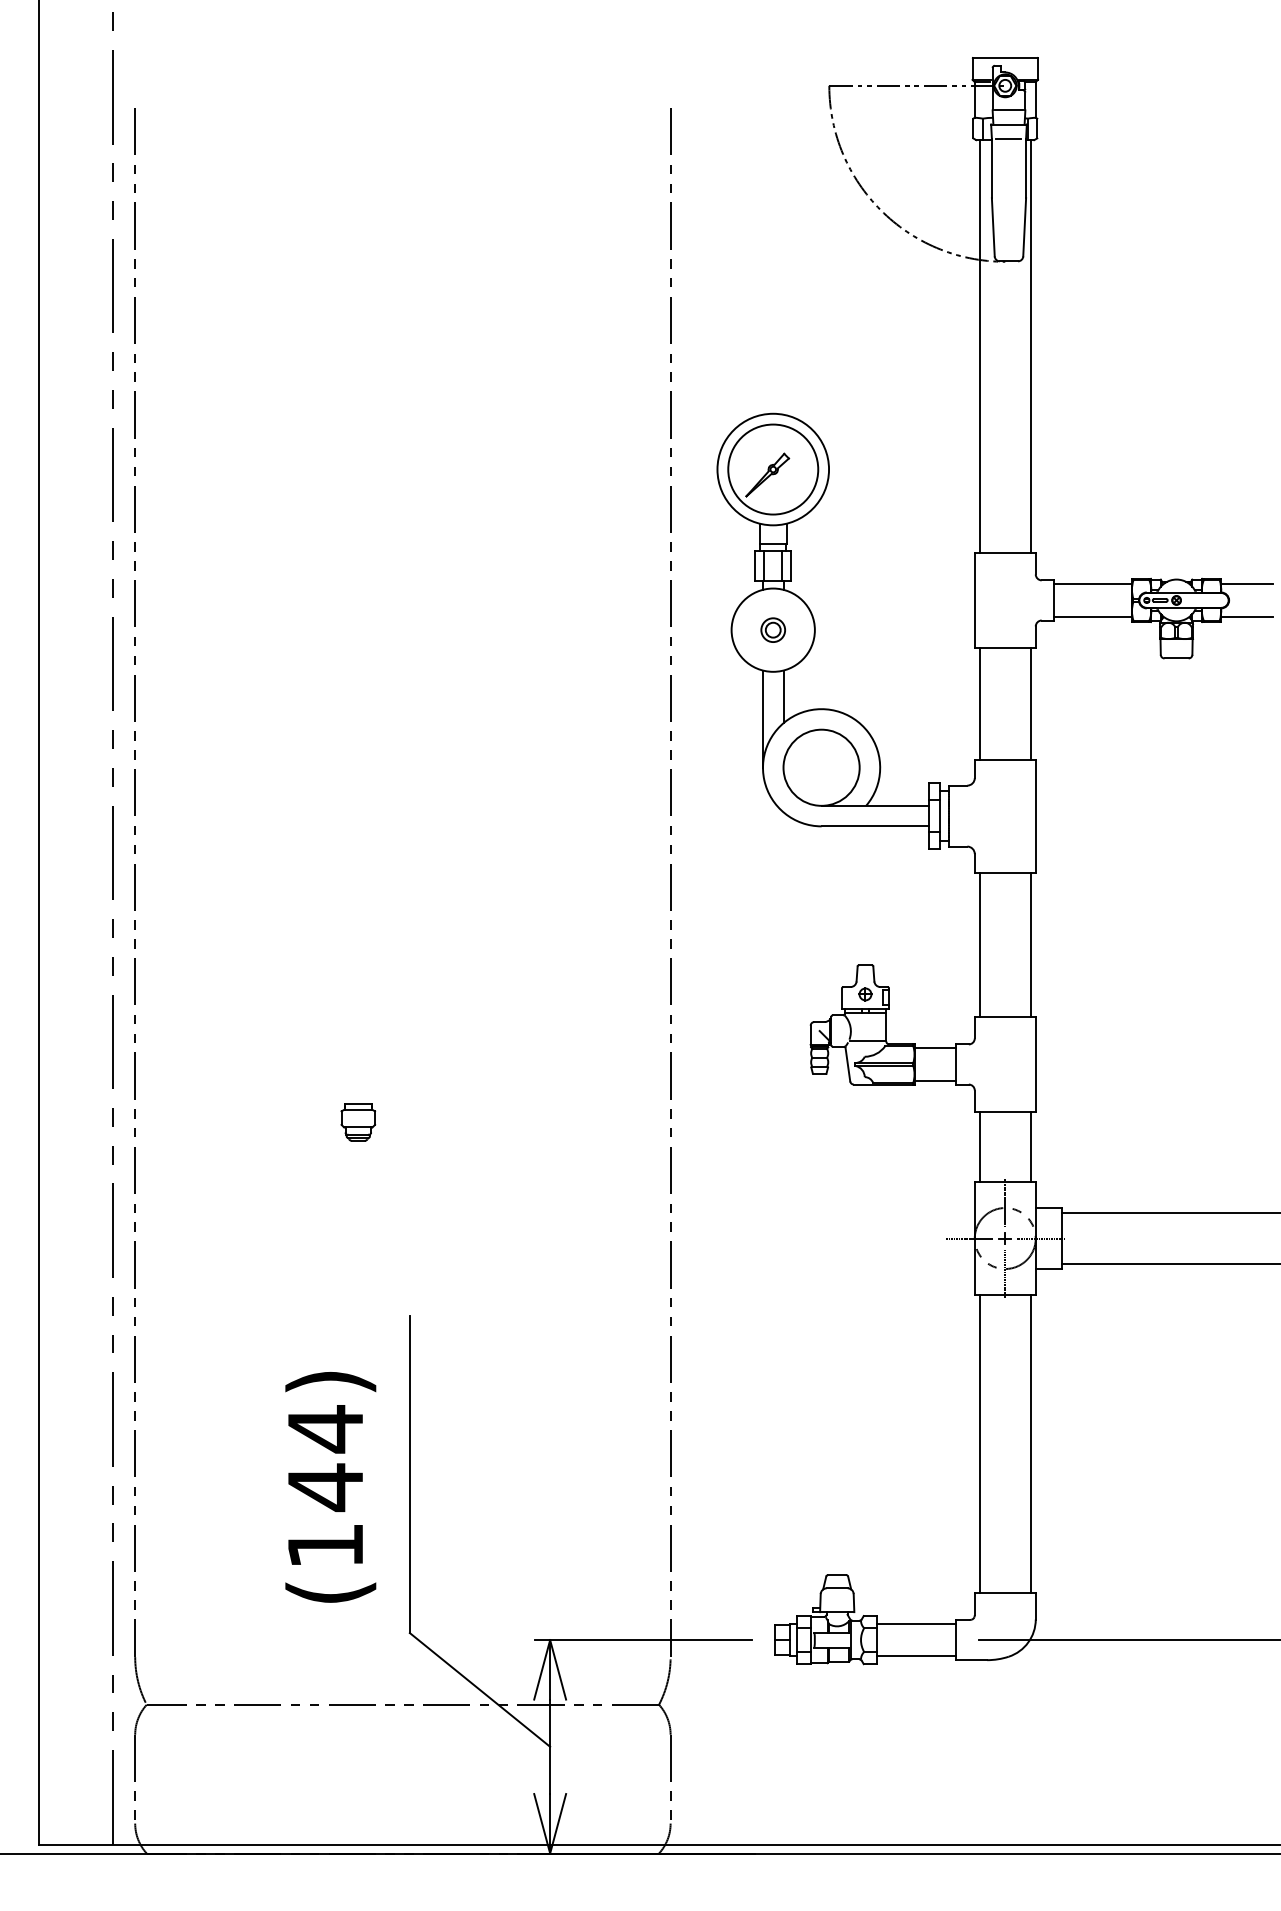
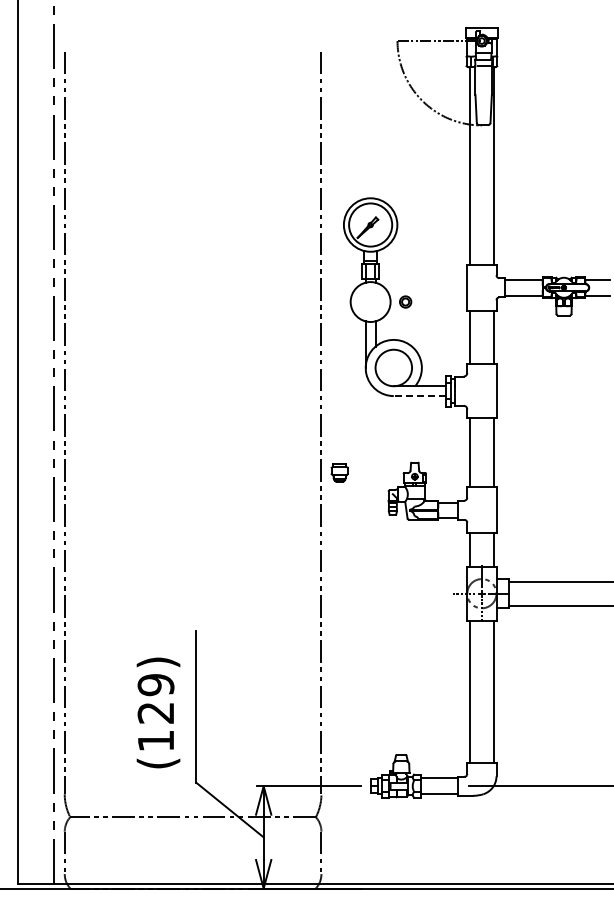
part: (772, 629) -> (405, 301), moved
line: (875, 827) -> (419, 396), solid -> dashed
part: (357, 1121) -> (339, 472), moved
text: (324, 1457) -> (155, 698), (144) -> (129)

